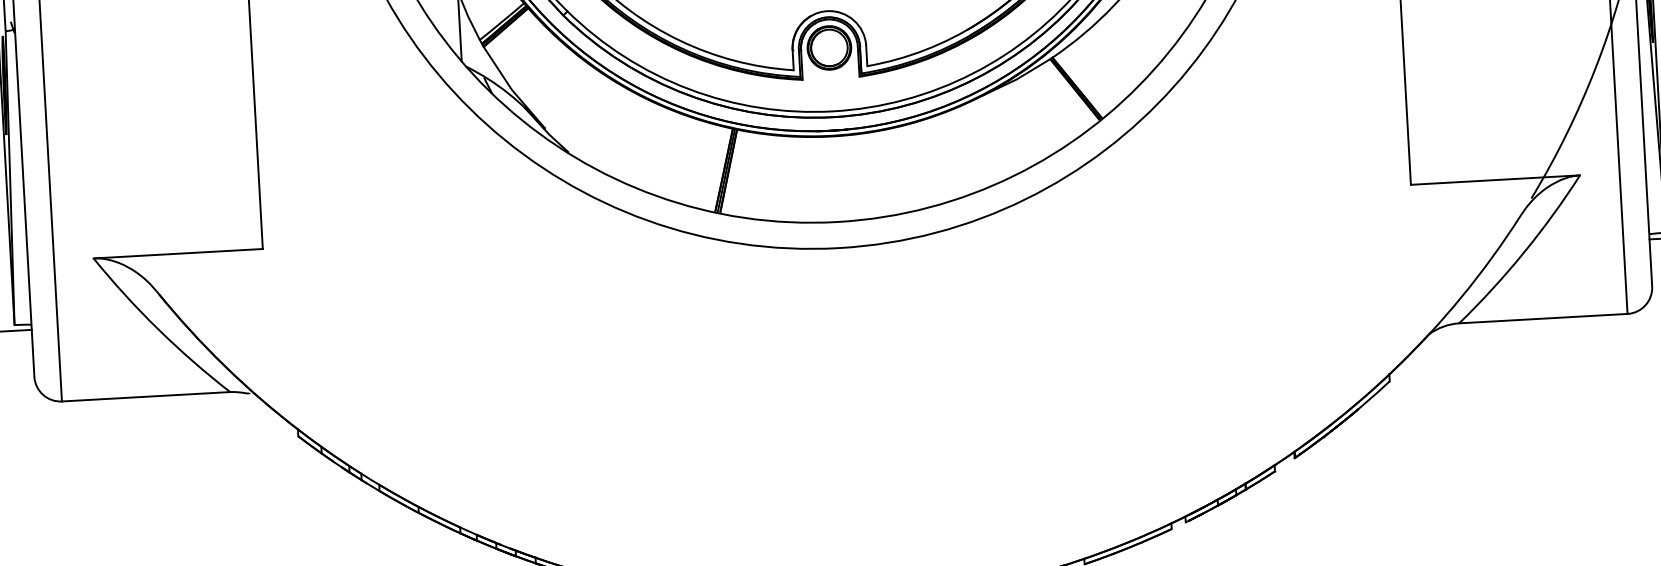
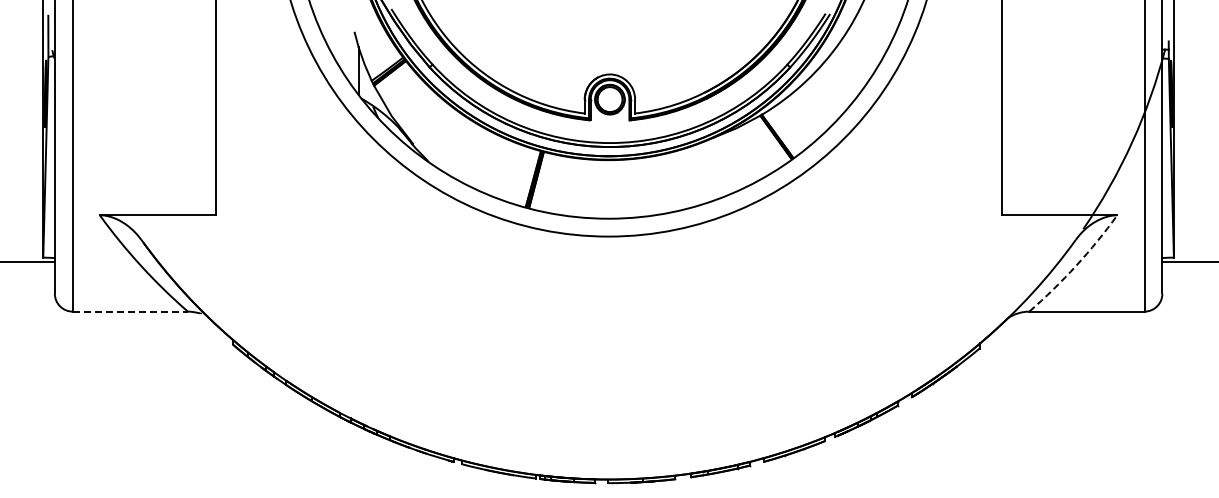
arc: (1524, 252) -> (1076, 265), solid -> dashed
line: (146, 396) -> (130, 311), solid -> dashed

